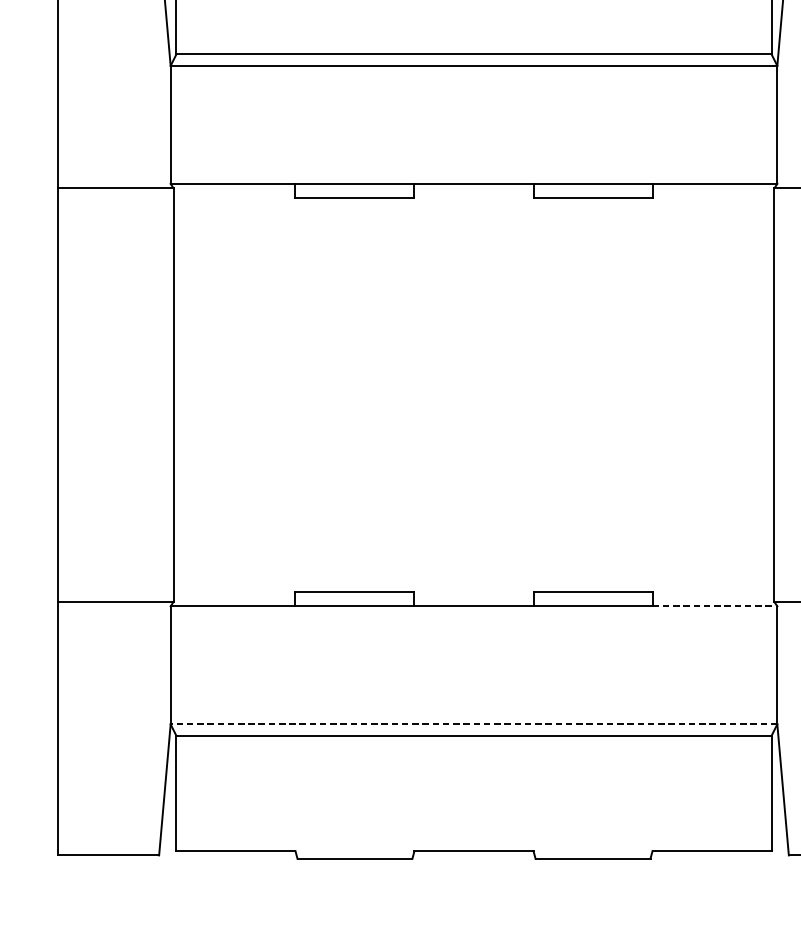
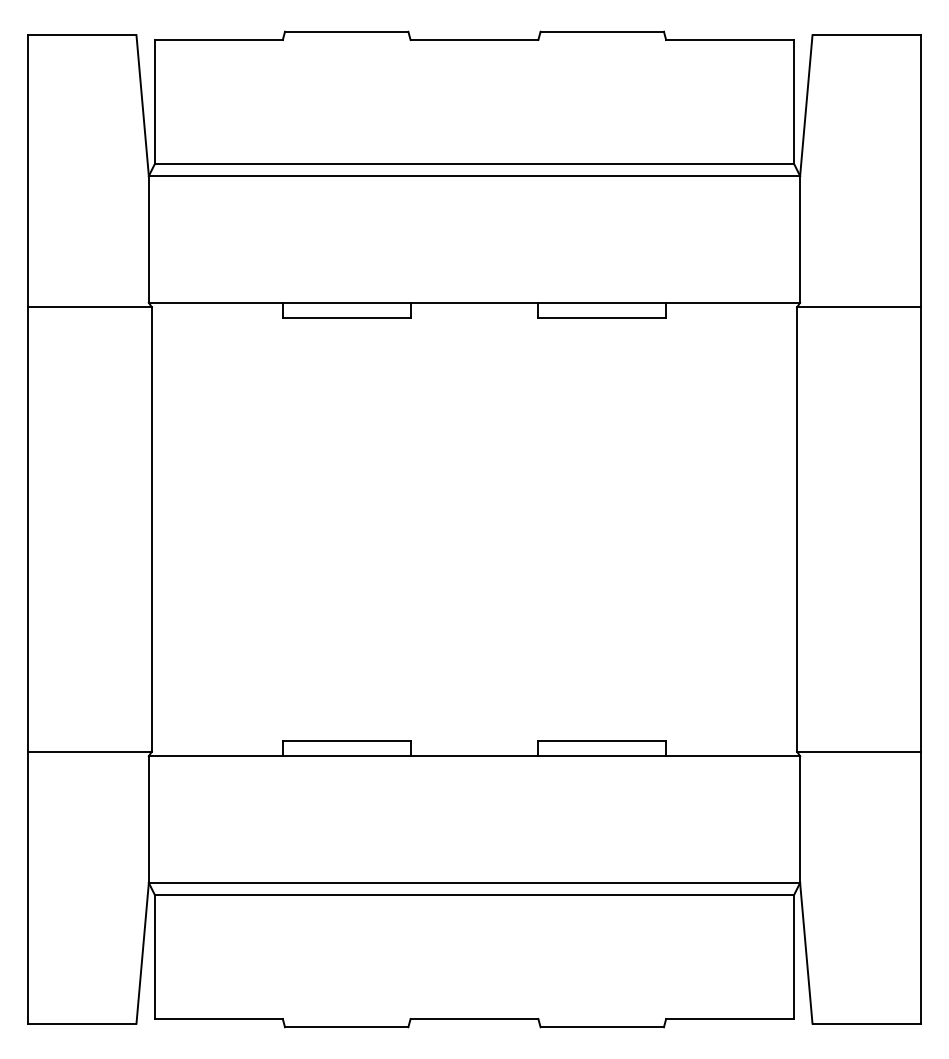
line: (715, 606) -> (733, 756), dashed -> solid
line: (474, 723) -> (474, 882), dashed -> solid

